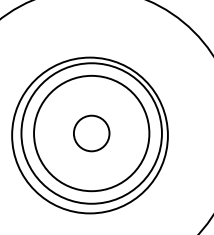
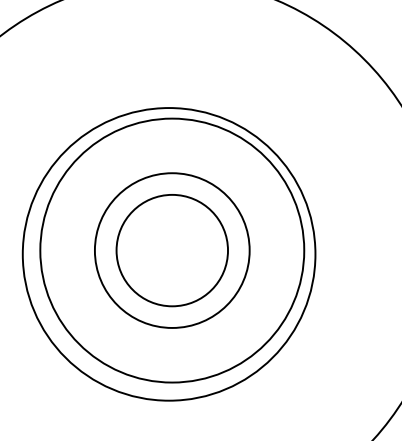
circle: (91, 133) -> (171, 250), size x0.71
circle: (91, 133) -> (171, 250), size x1.67

